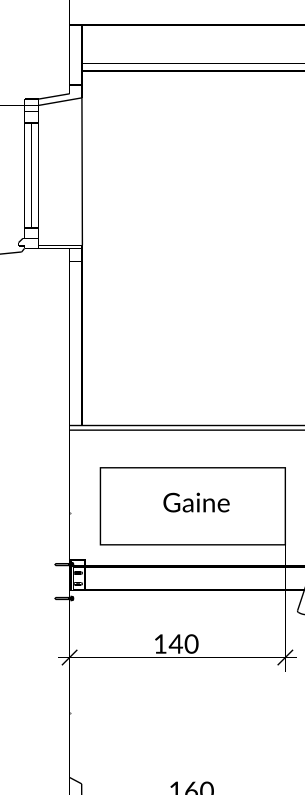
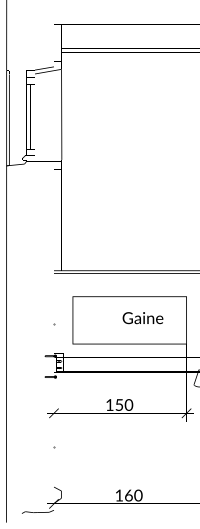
text: (195, 503) -> (142, 318), moved
text: (176, 643) -> (119, 404), 140 -> 150

